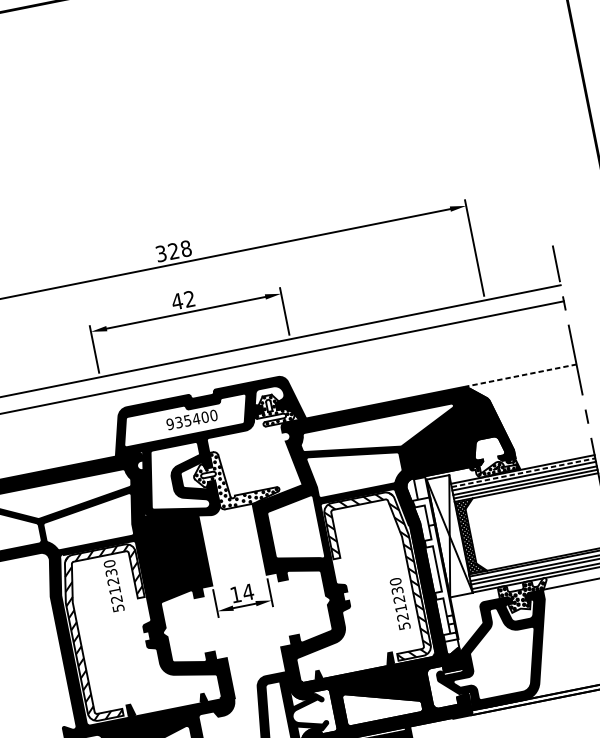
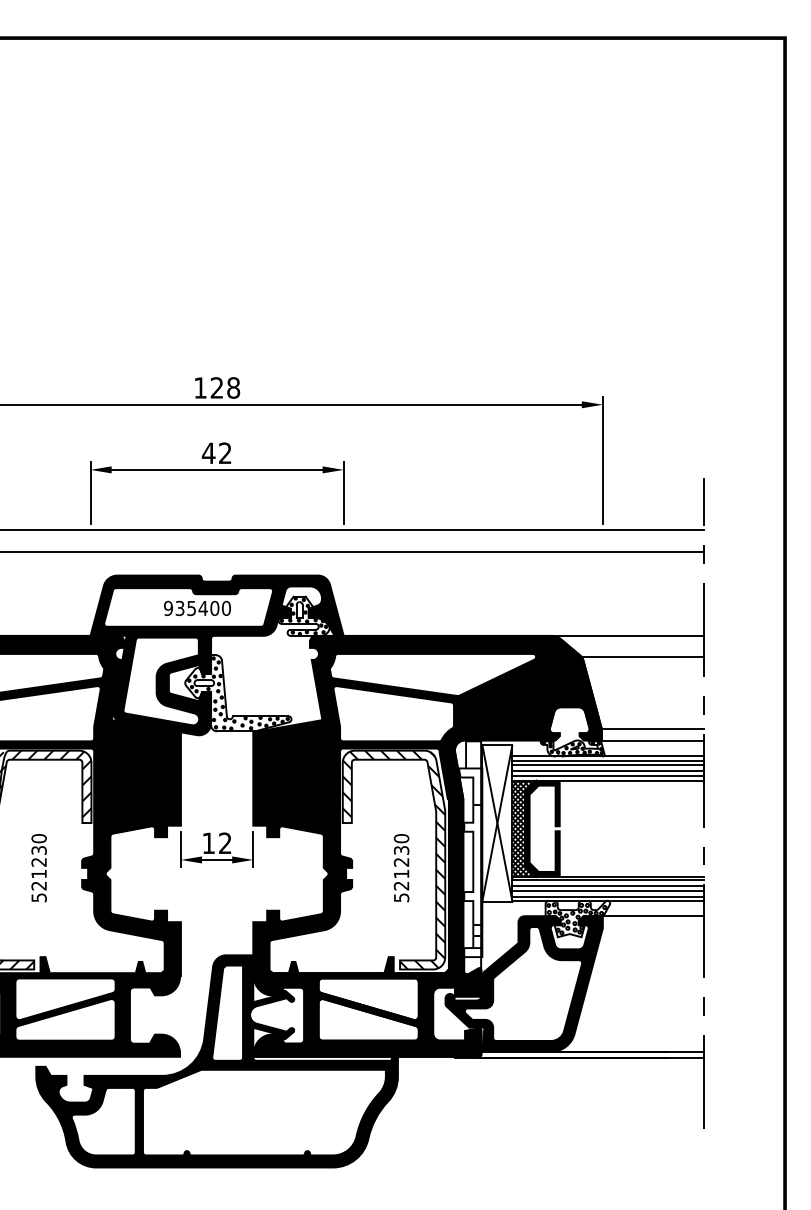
text: (161, 253) -> (200, 387), 328 -> 128
line: (520, 375) -> (628, 635), dashed -> solid
line: (534, 389) -> (643, 657), added
line: (552, 442) -> (652, 729), added
line: (554, 451) -> (652, 741), added
line: (523, 472) -> (608, 760), dashed -> solid
fill: (484, 533) -> (542, 828), added
text: (113, 586) -> (38, 868), moved
text: (248, 591) -> (225, 842), 14 -> 12
text: (400, 604) -> (401, 868), moved

